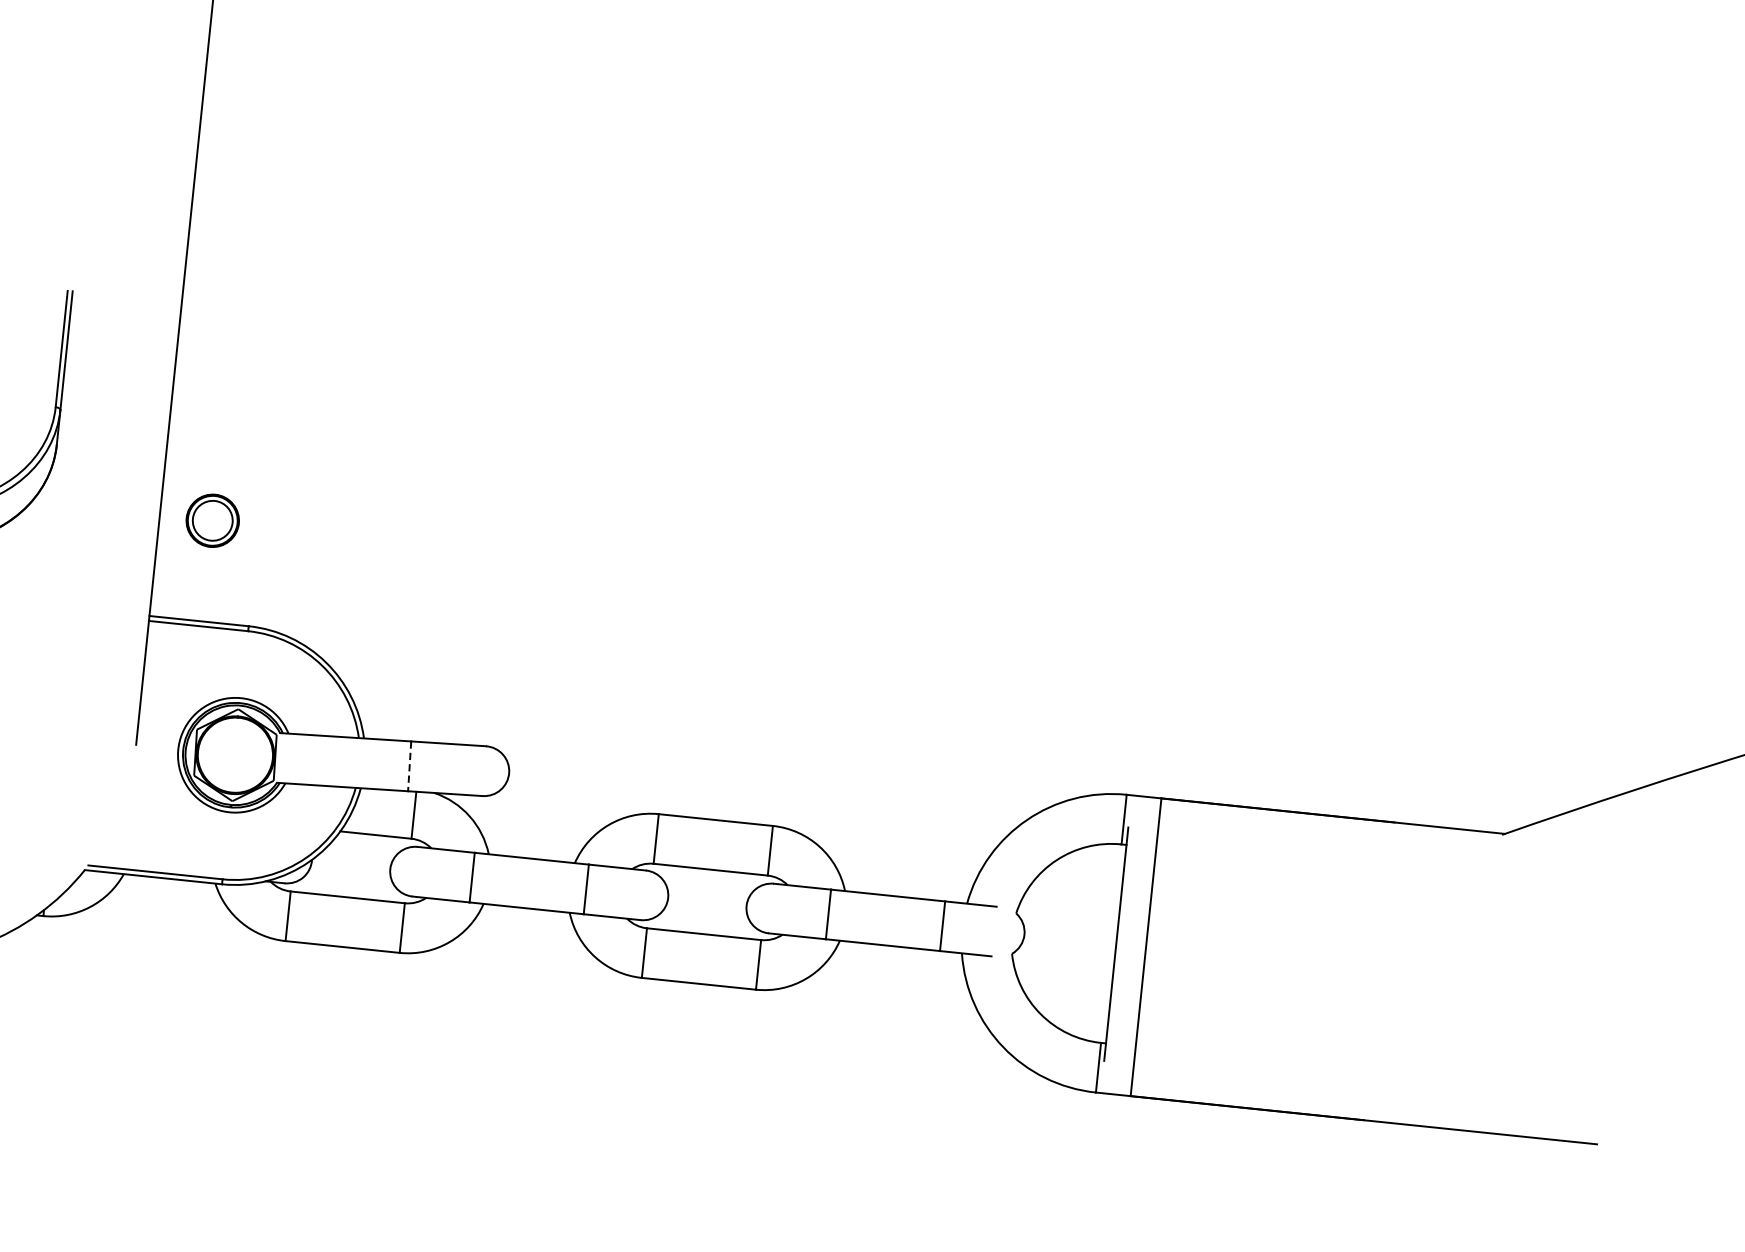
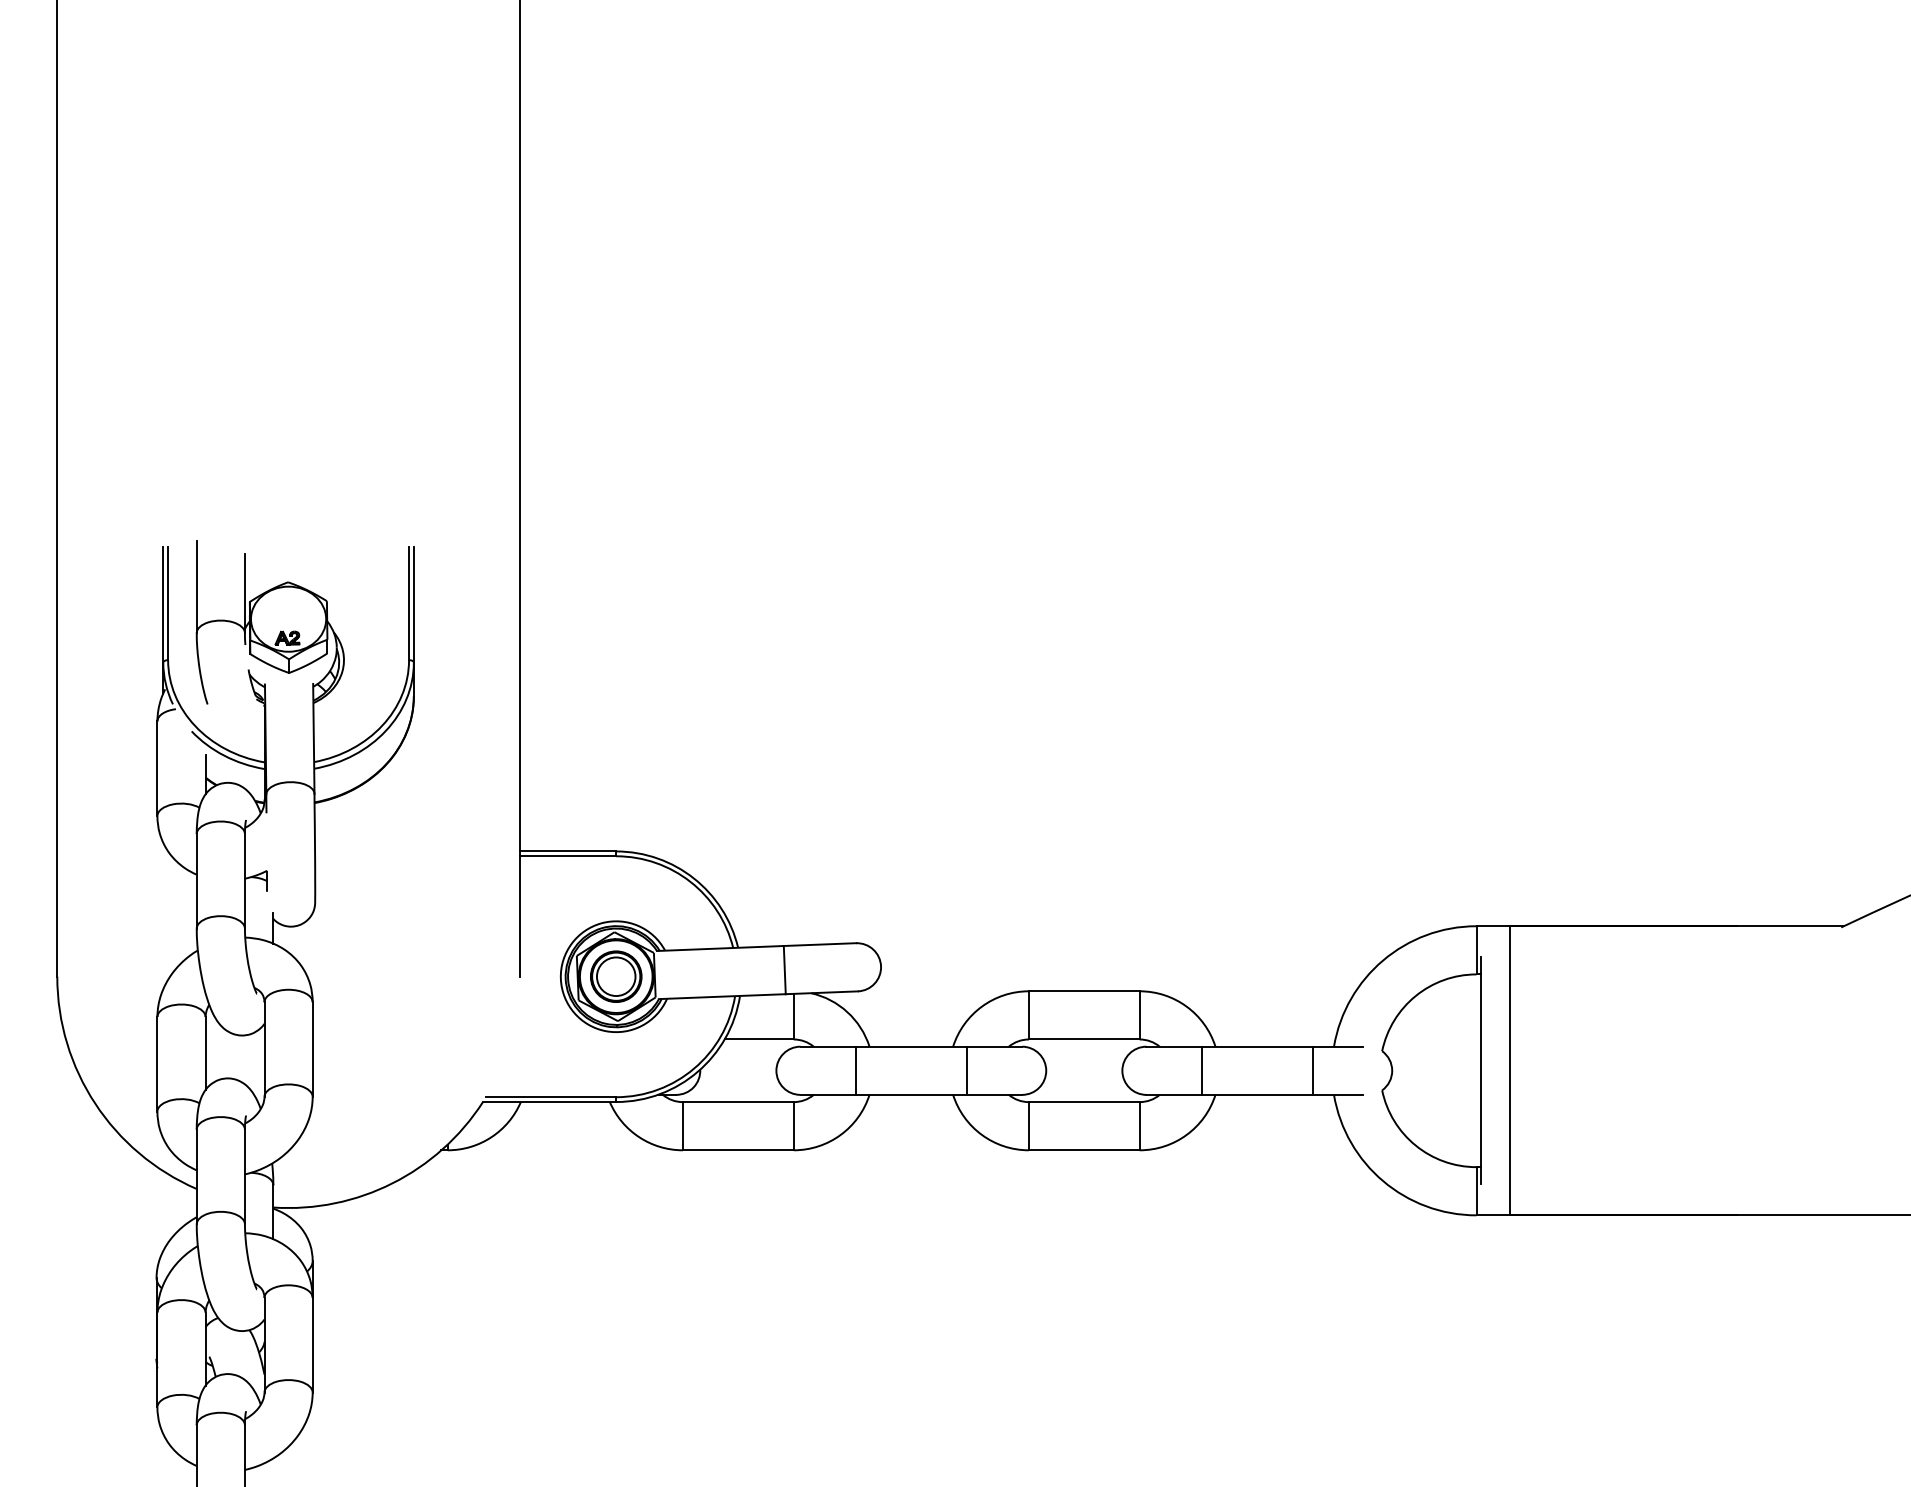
part: (213, 520) -> (616, 976), moved
line: (409, 766) -> (784, 970), dashed -> solid

